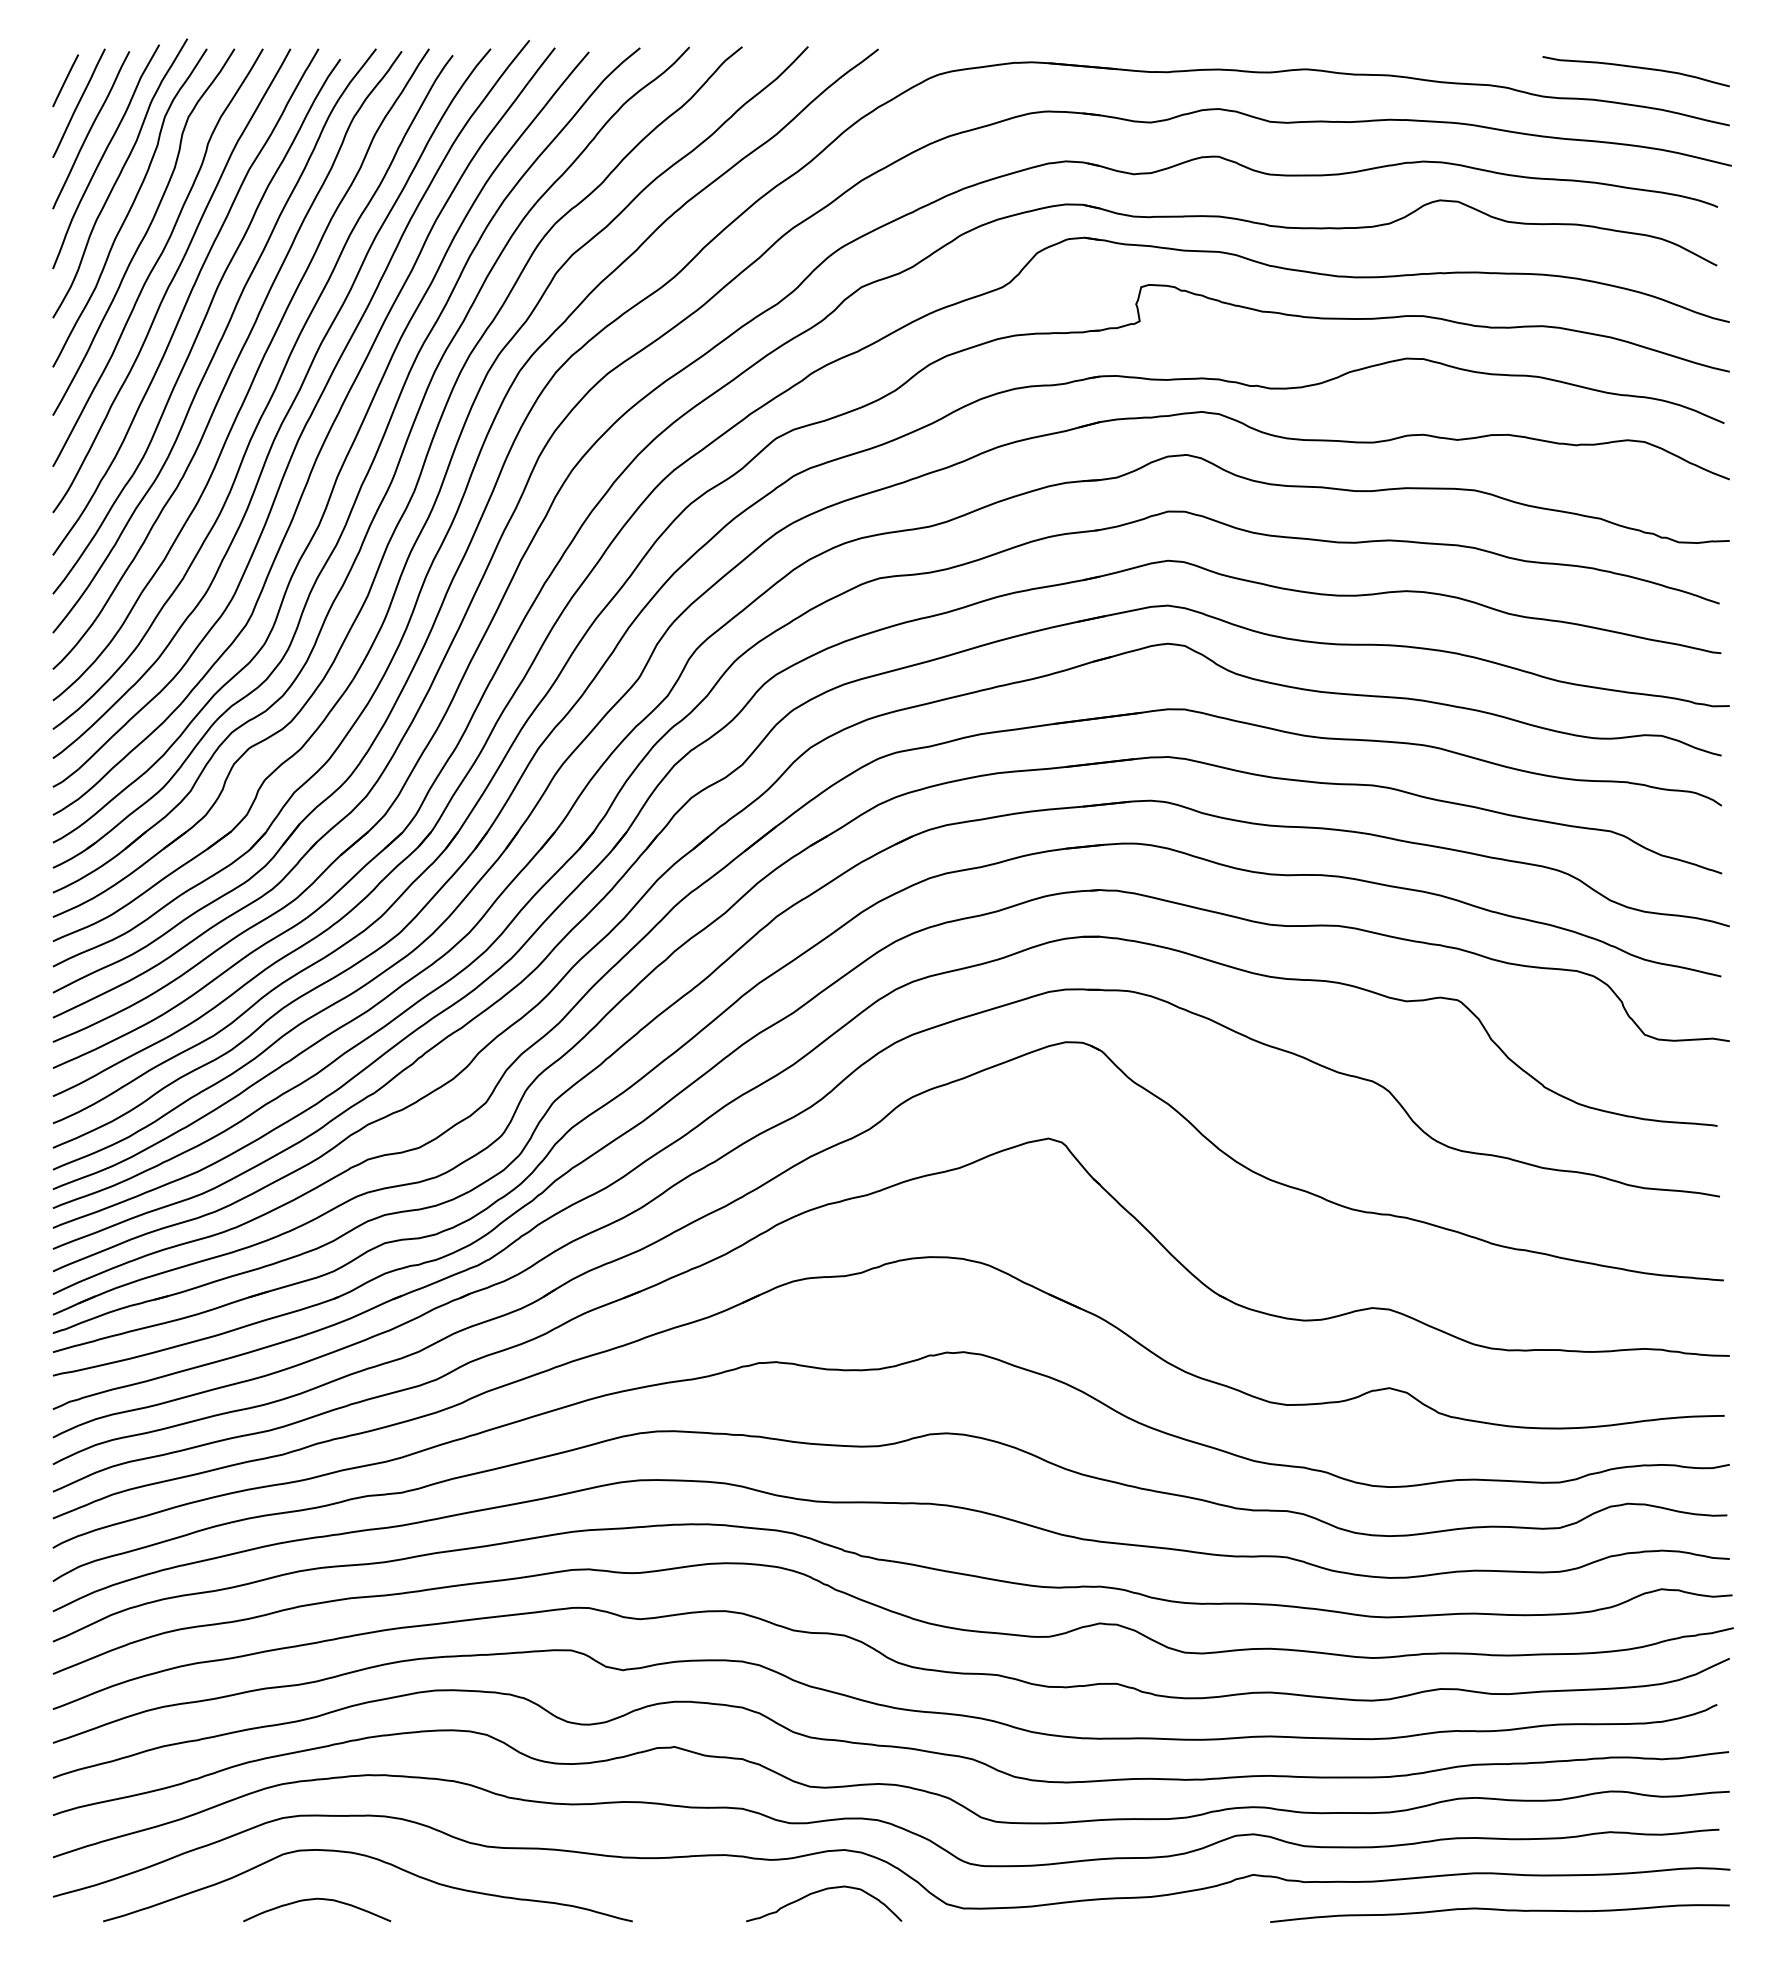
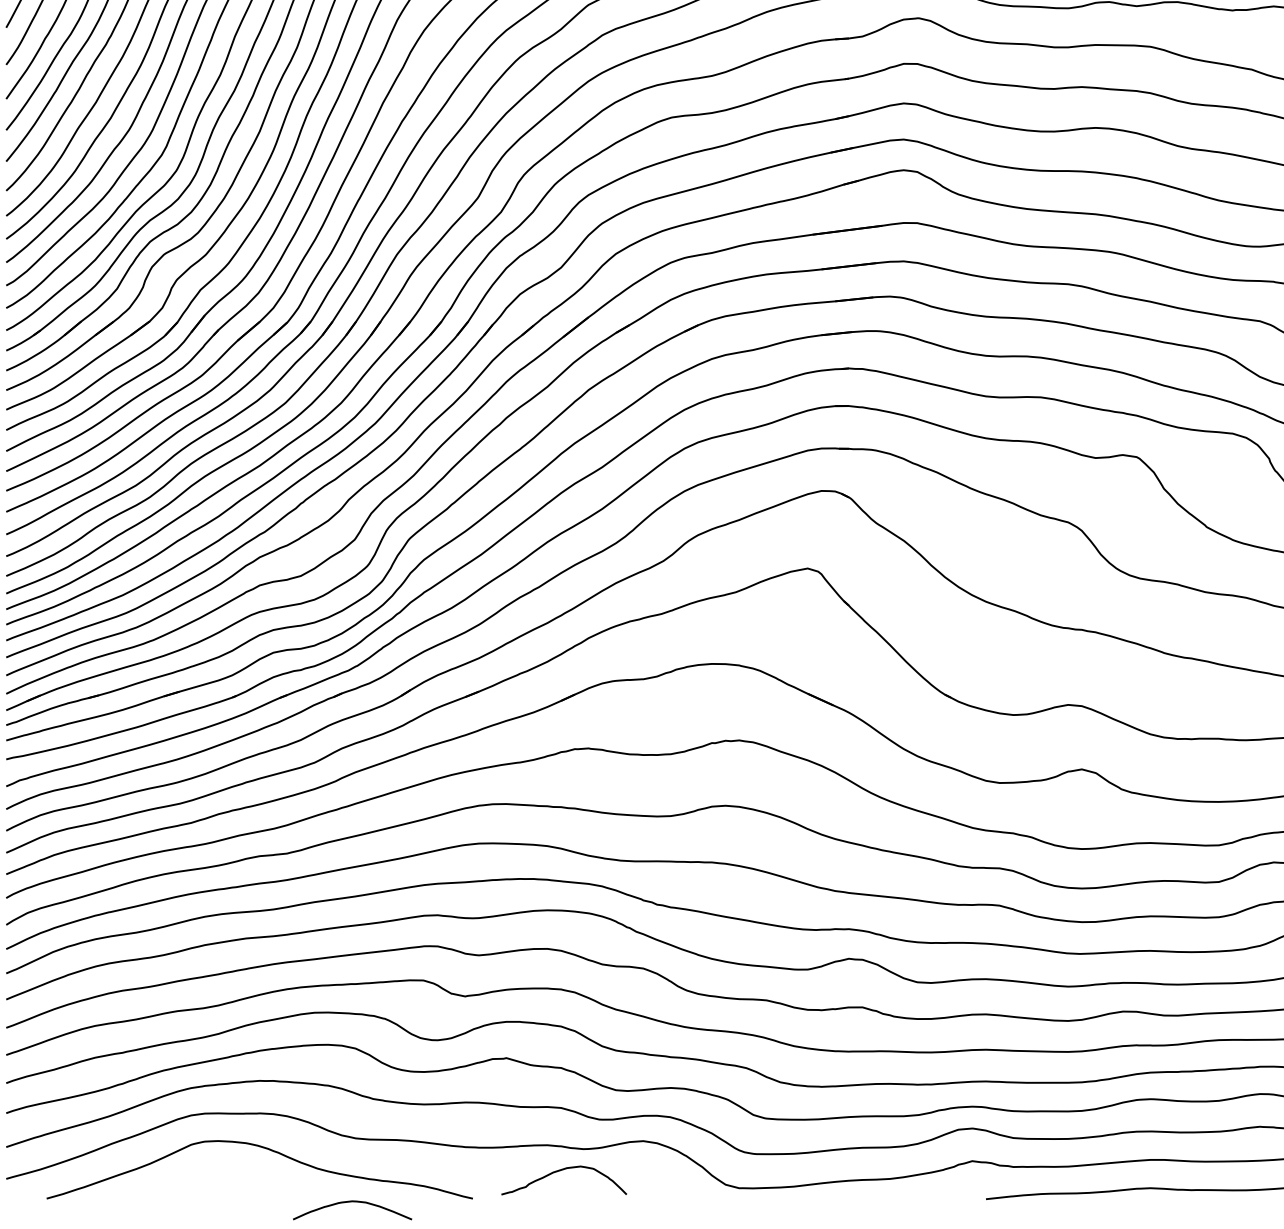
curve: (819, 1892) -> (560, 1171), moved
curve: (317, 1899) -> (352, 1201), moved

